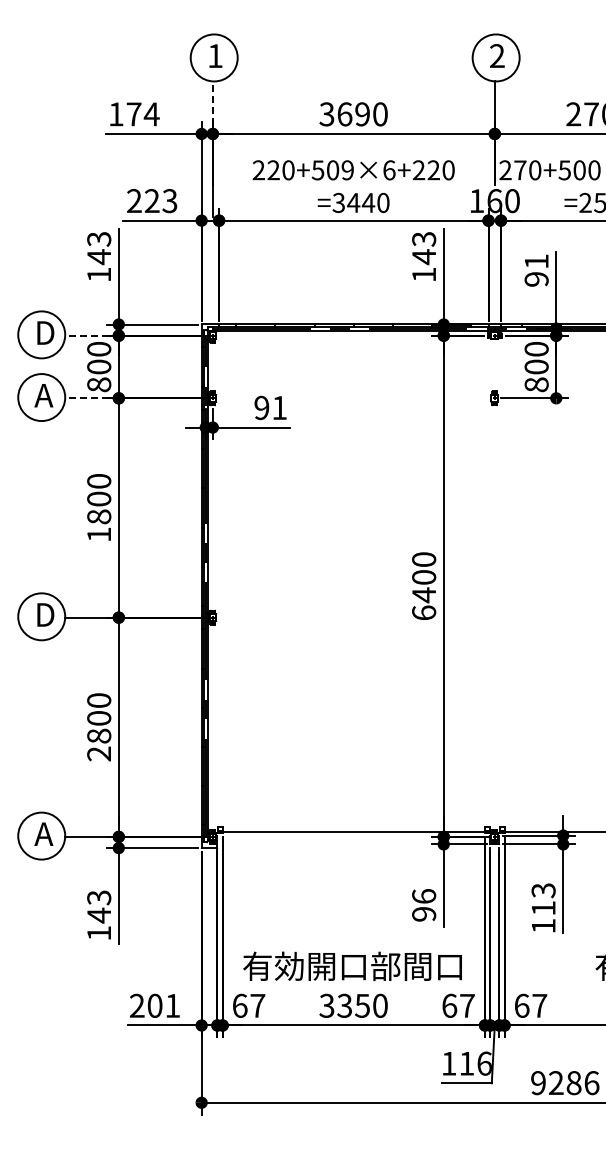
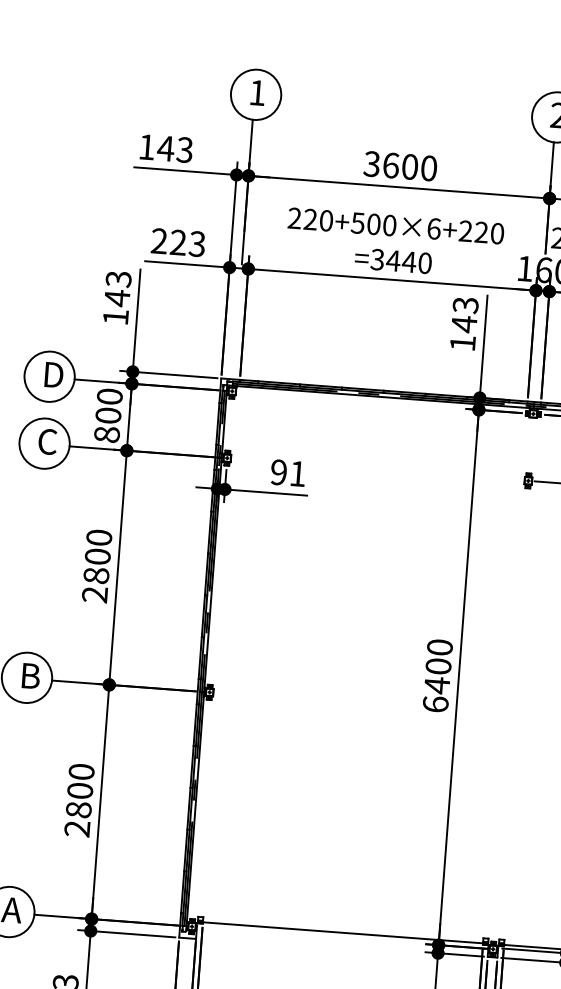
line: (212, 103) -> (250, 143), dashed -> solid
text: (142, 114) -> (174, 149), 174 -> 143
text: (362, 114) -> (409, 167), 3690 -> 3600
text: (347, 170) -> (389, 225), 220+509×6+220 -> 220+500×6+220
line: (86, 335) -> (97, 380), dashed -> solid
text: (43, 395) -> (46, 441), A -> C
line: (86, 398) -> (92, 448), dashed -> solid
text: (98, 534) -> (94, 594), 1800 -> 2800
text: (47, 614) -> (33, 675), D -> B

